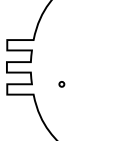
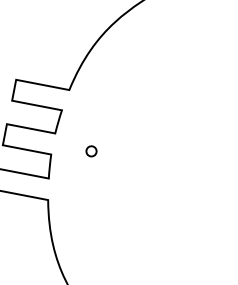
part: (61, 84) -> (90, 151), moved

